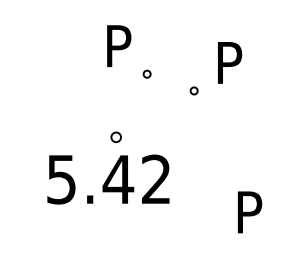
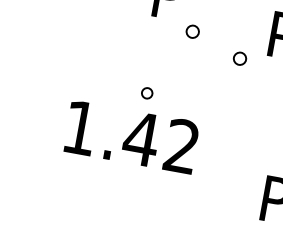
part: (146, 73) -> (192, 30), size x1.6
part: (193, 90) -> (239, 58), size x1.6
text: (61, 179) -> (80, 127), 5.42 -> 1.42

